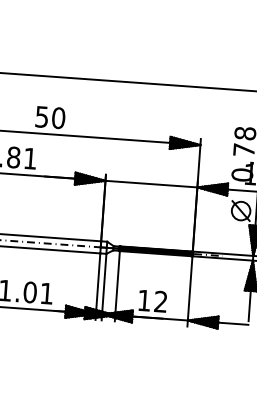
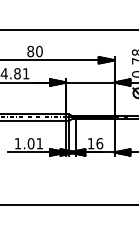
text: (41, 116) -> (30, 51), 50 -> 80
text: (160, 301) -> (99, 143), 12 -> 16

